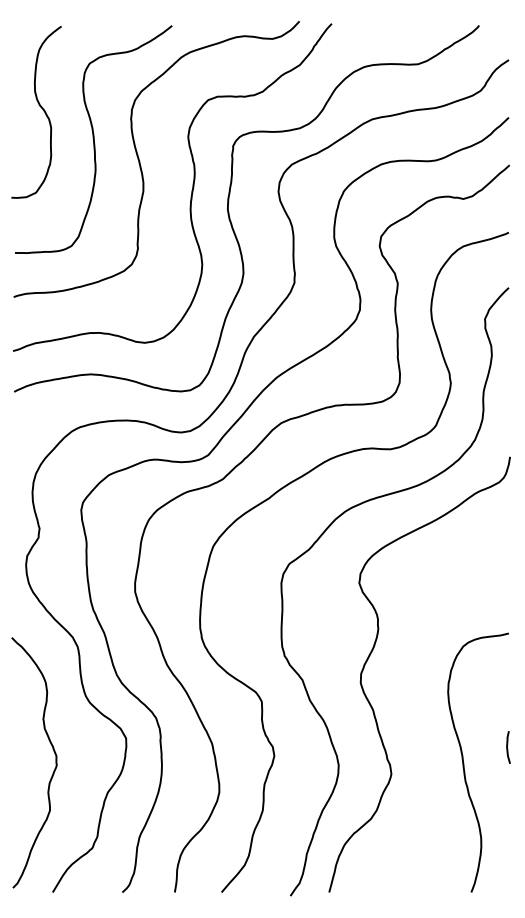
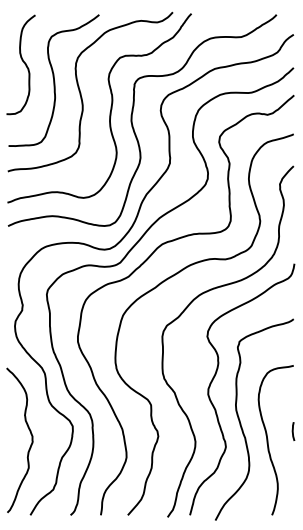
curve: (418, 733) -> (241, 423), added

